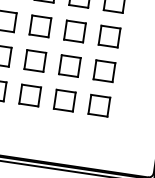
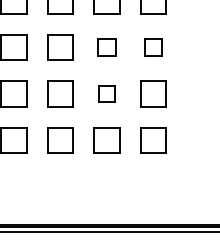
part: (74, 31) -> (106, 47), size x0.7
part: (109, 36) -> (153, 47), size x0.7
part: (69, 65) -> (106, 93), size x0.6

